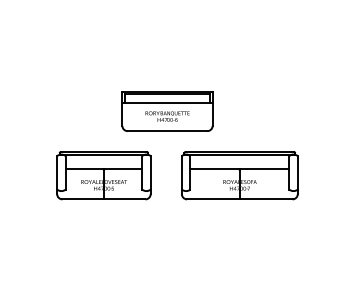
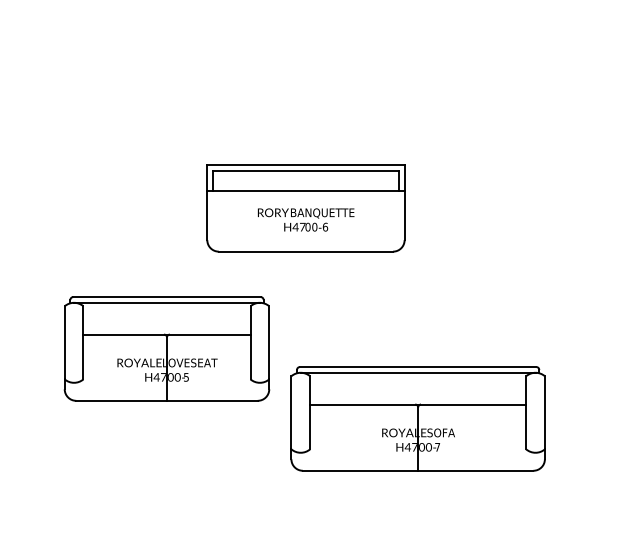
part: (239, 175) -> (417, 418), moved

